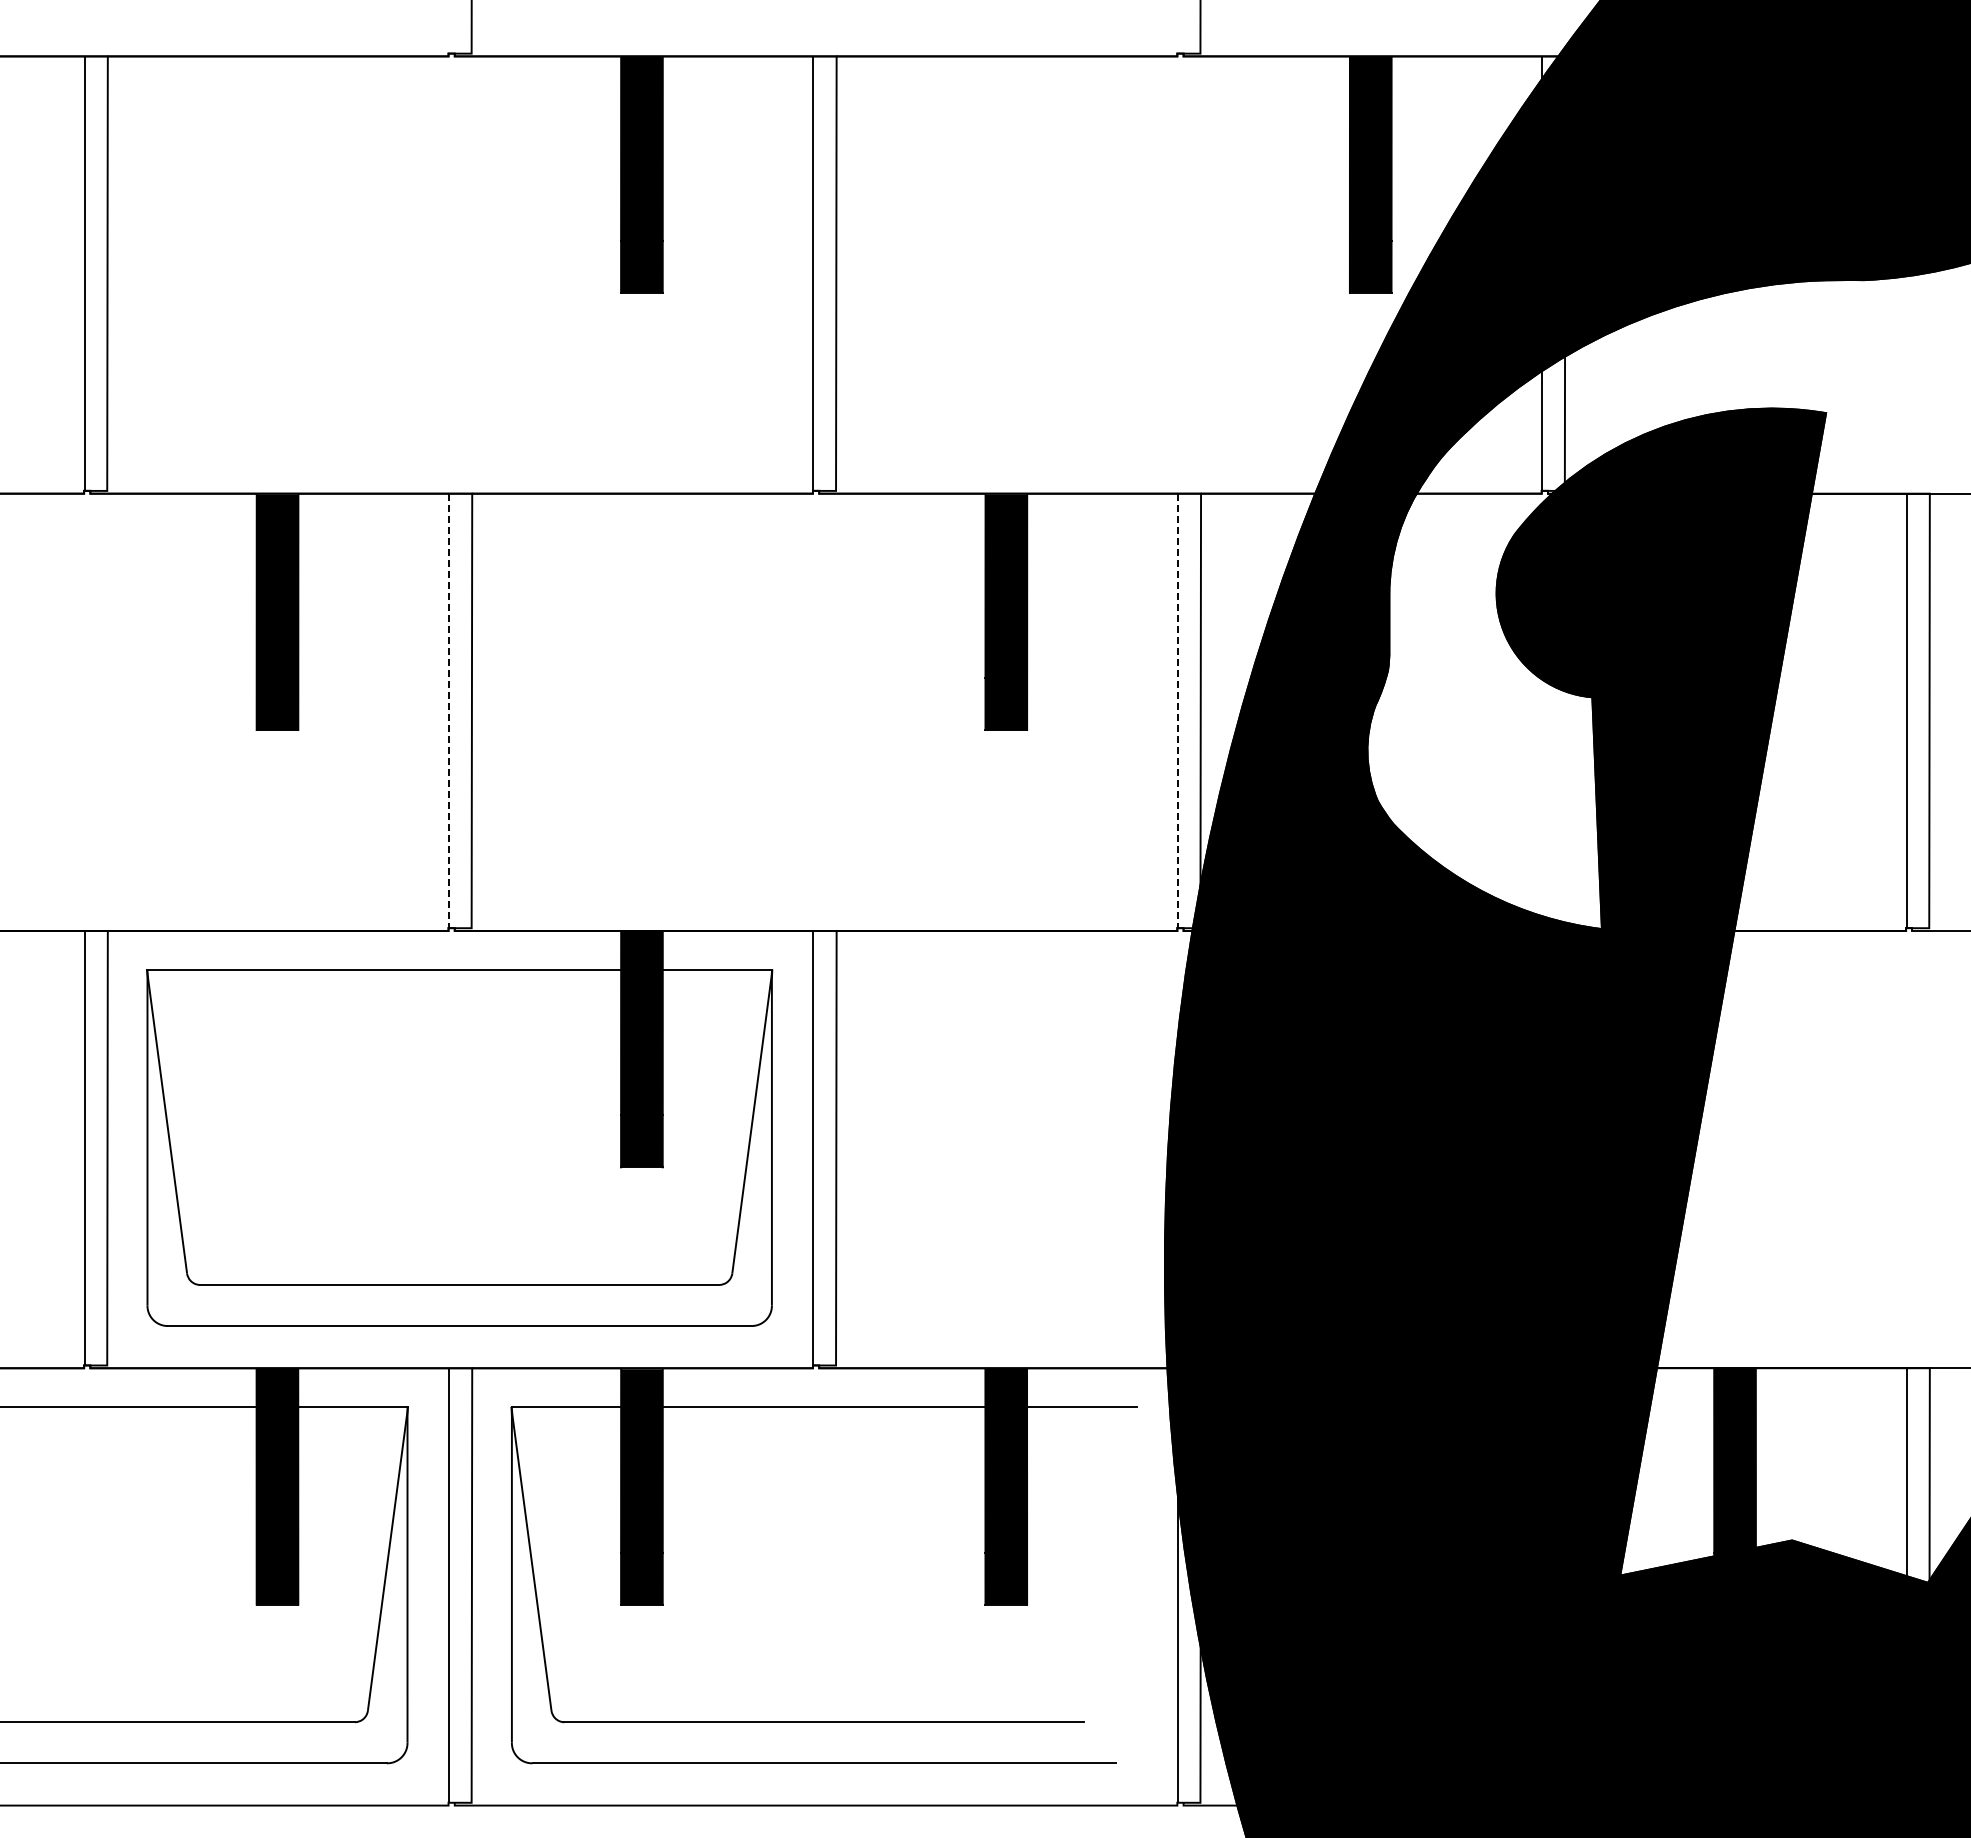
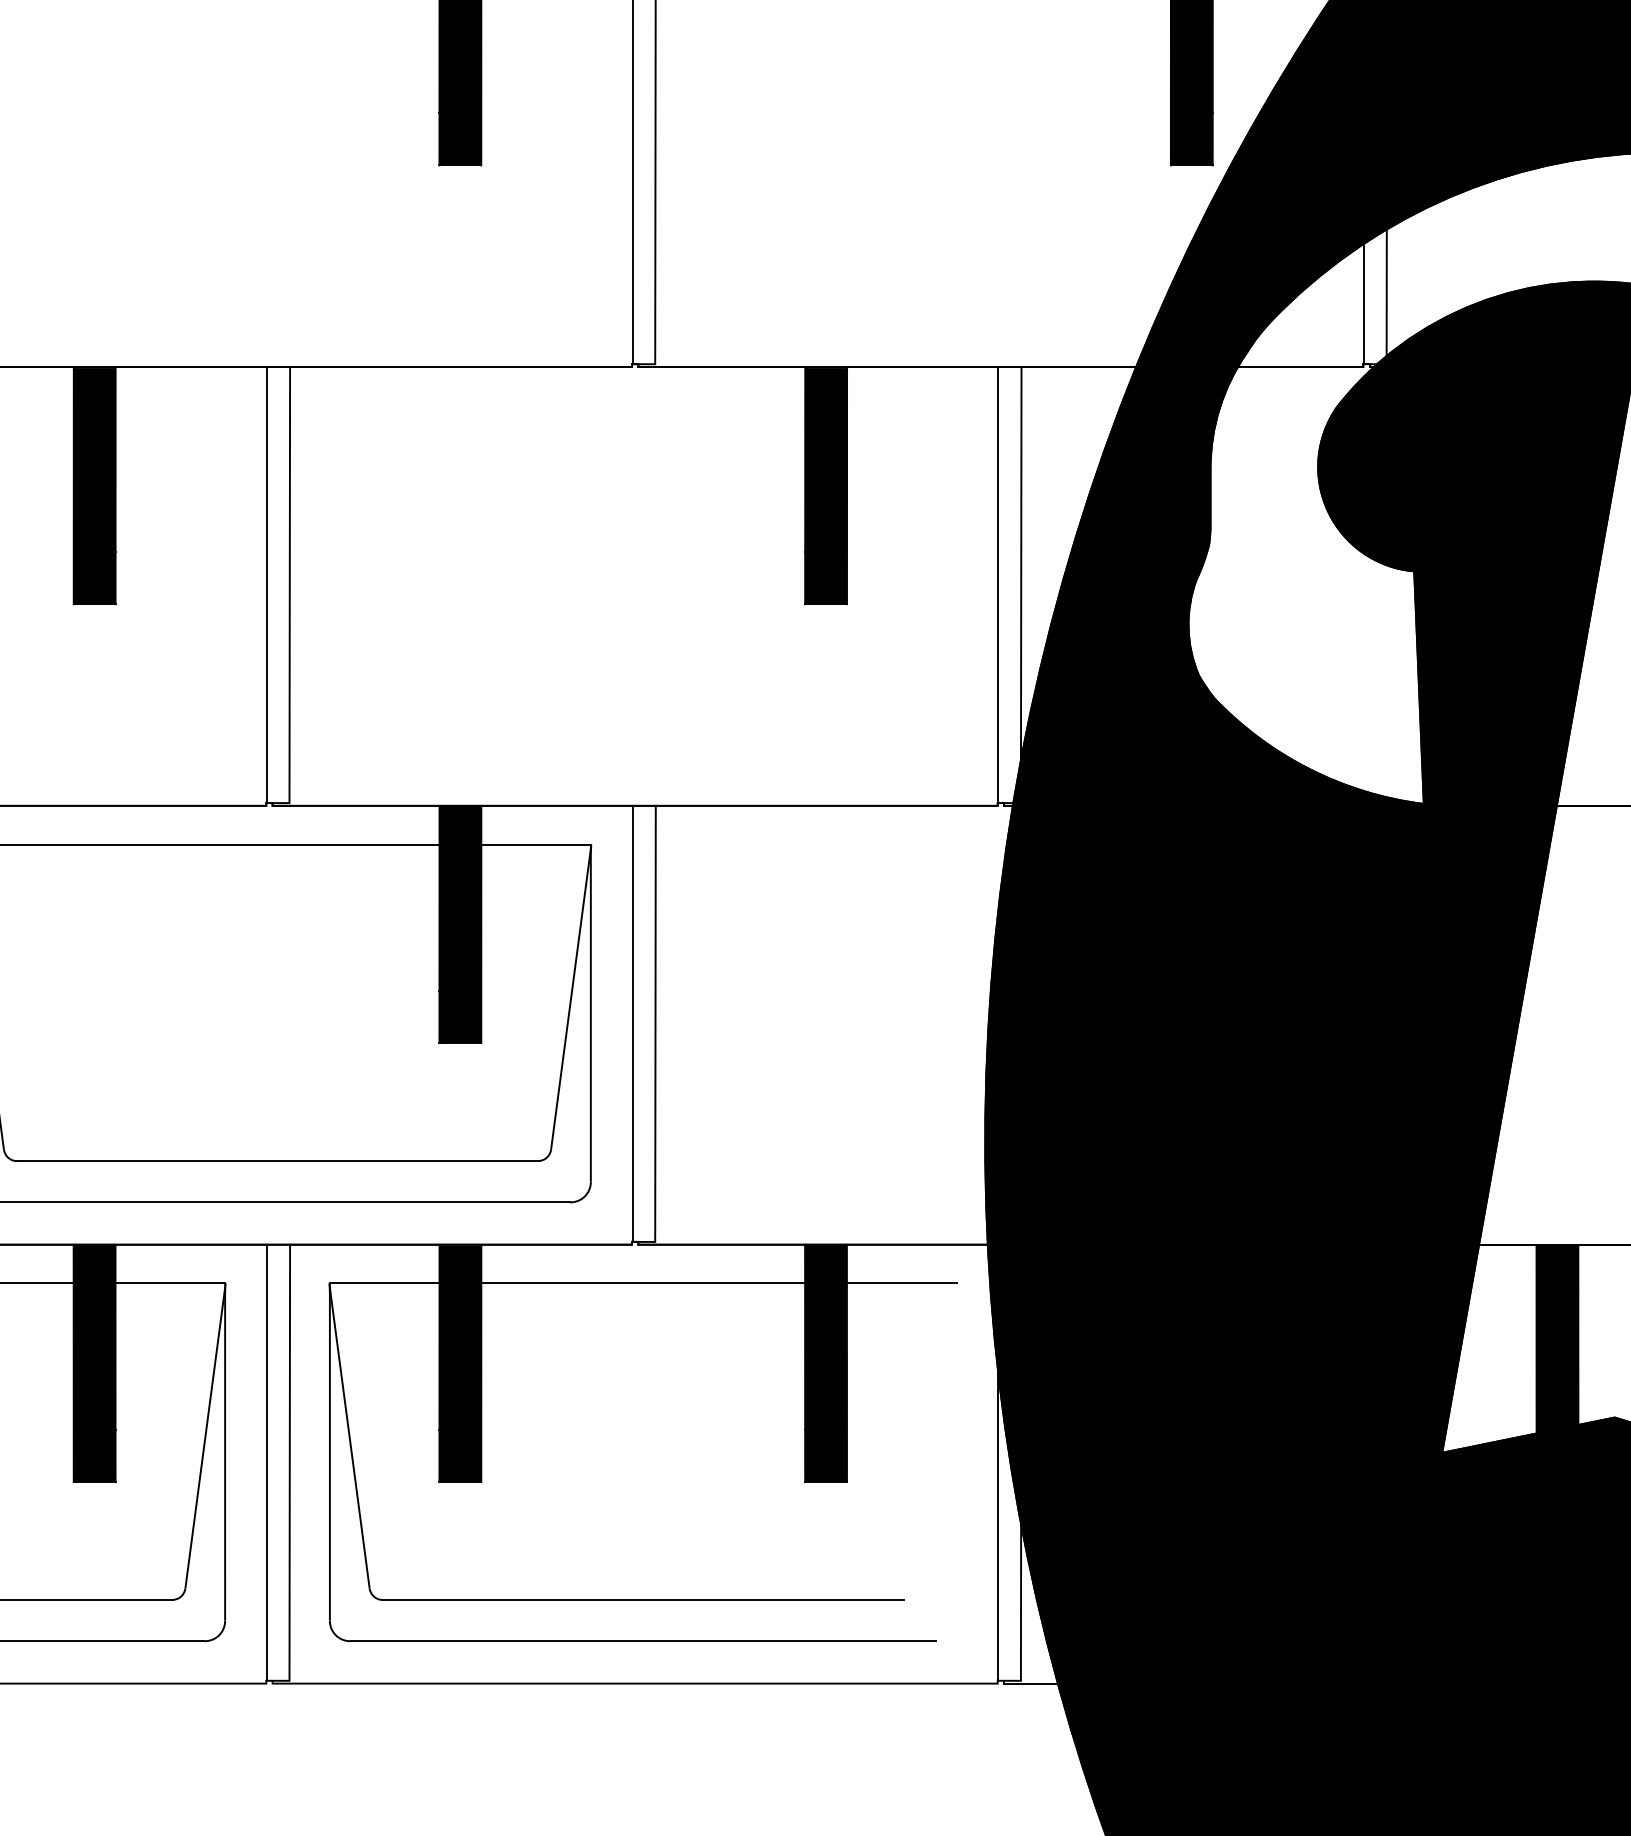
line: (449, 711) -> (267, 585), dashed -> solid
line: (1177, 711) -> (997, 585), dashed -> solid

